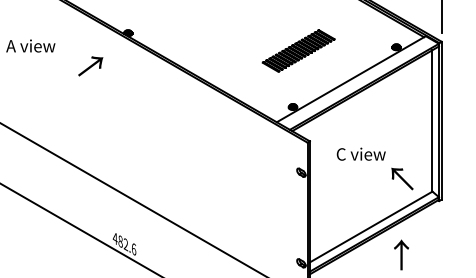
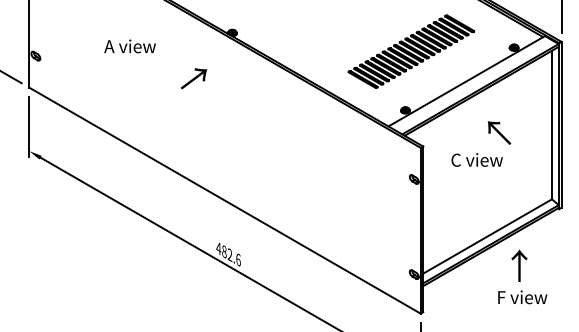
part: (298, 50) -> (411, 51), size x1.67
text: (90, 66) -> (193, 78), moved
text: (402, 178) -> (499, 132), moved

